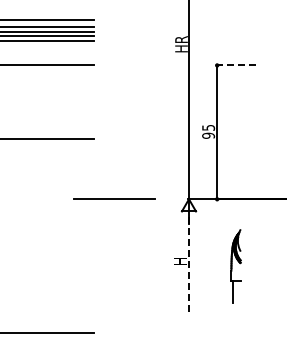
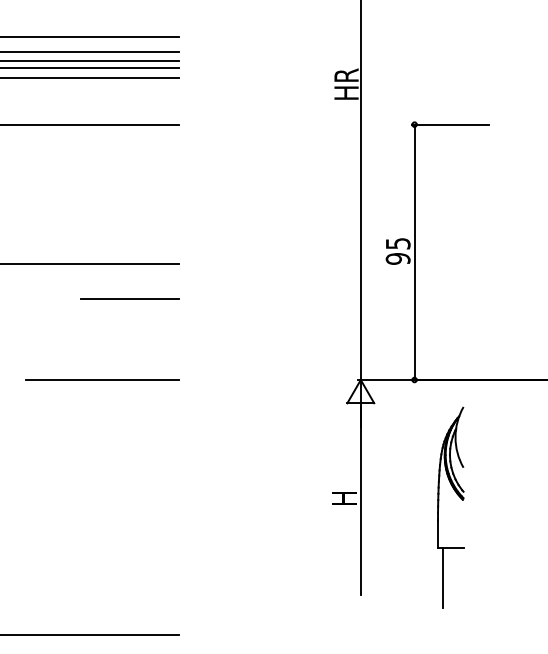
line: (235, 65) -> (449, 124), dashed -> solid
line: (67, 157) -> (129, 300), added
line: (114, 198) -> (102, 378), moved
line: (189, 262) -> (361, 500), dashed -> solid
part: (235, 266) -> (449, 508), size x1.43

